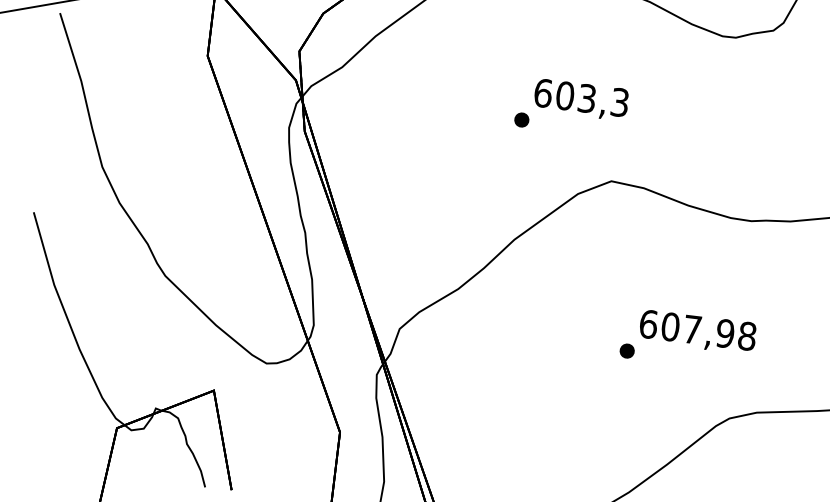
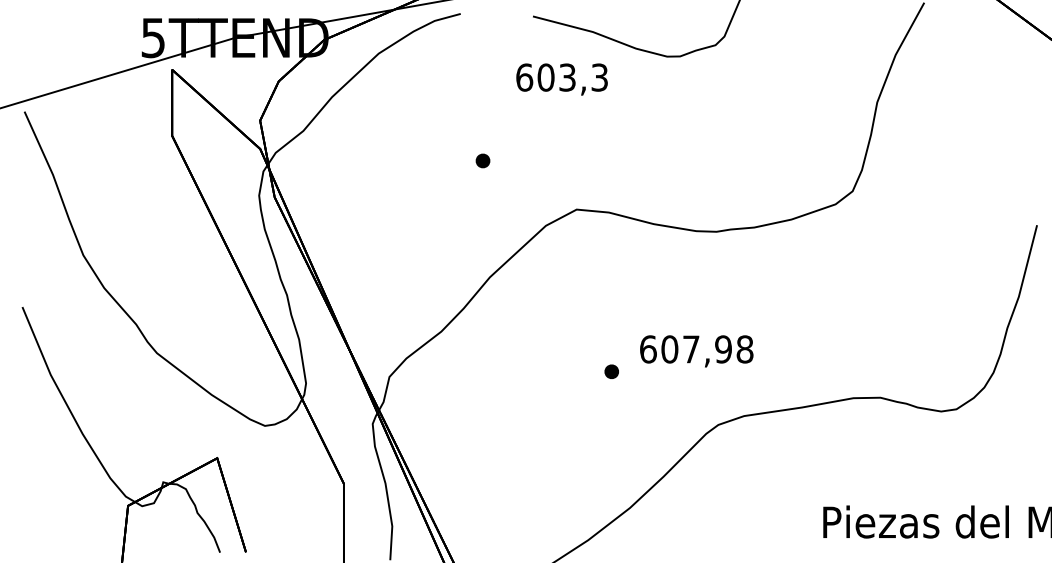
text: (580, 99) -> (561, 79), moved
text: (697, 332) -> (696, 351), moved

